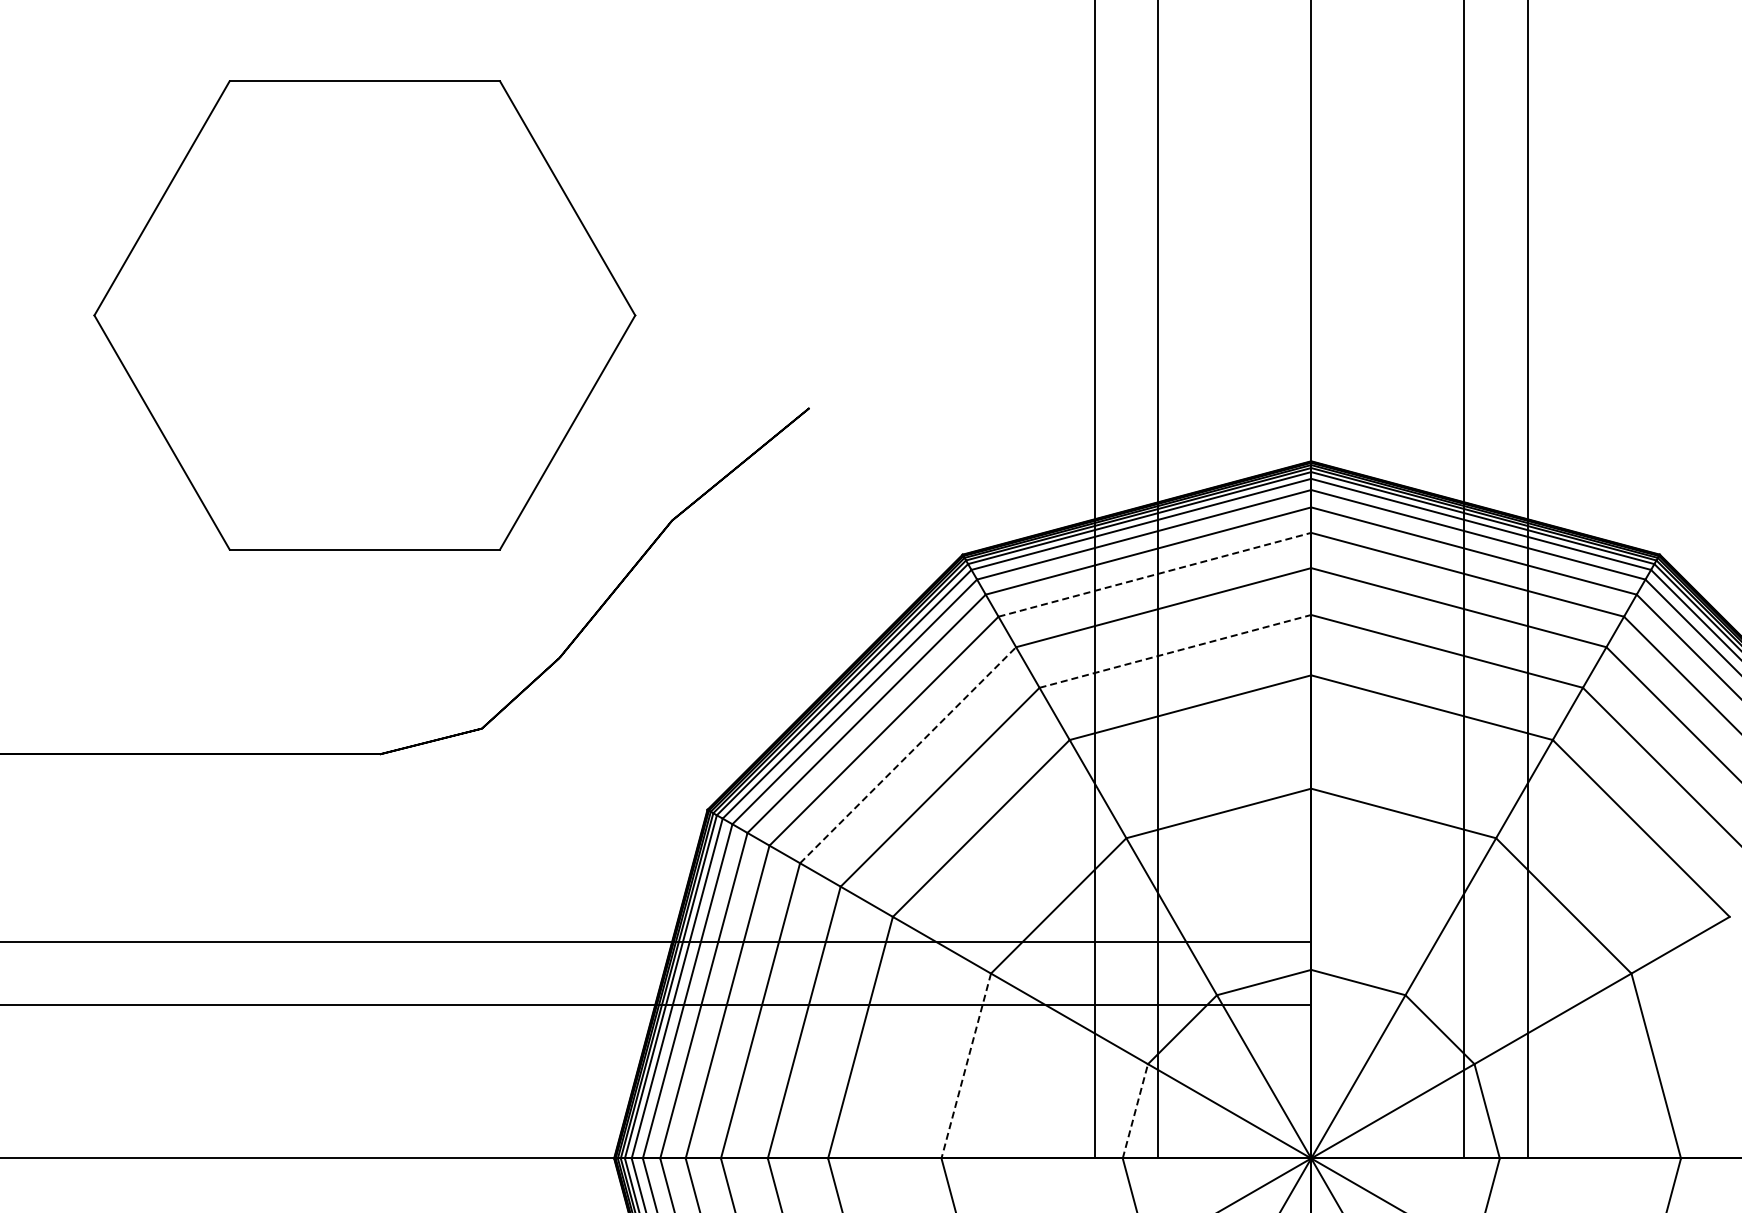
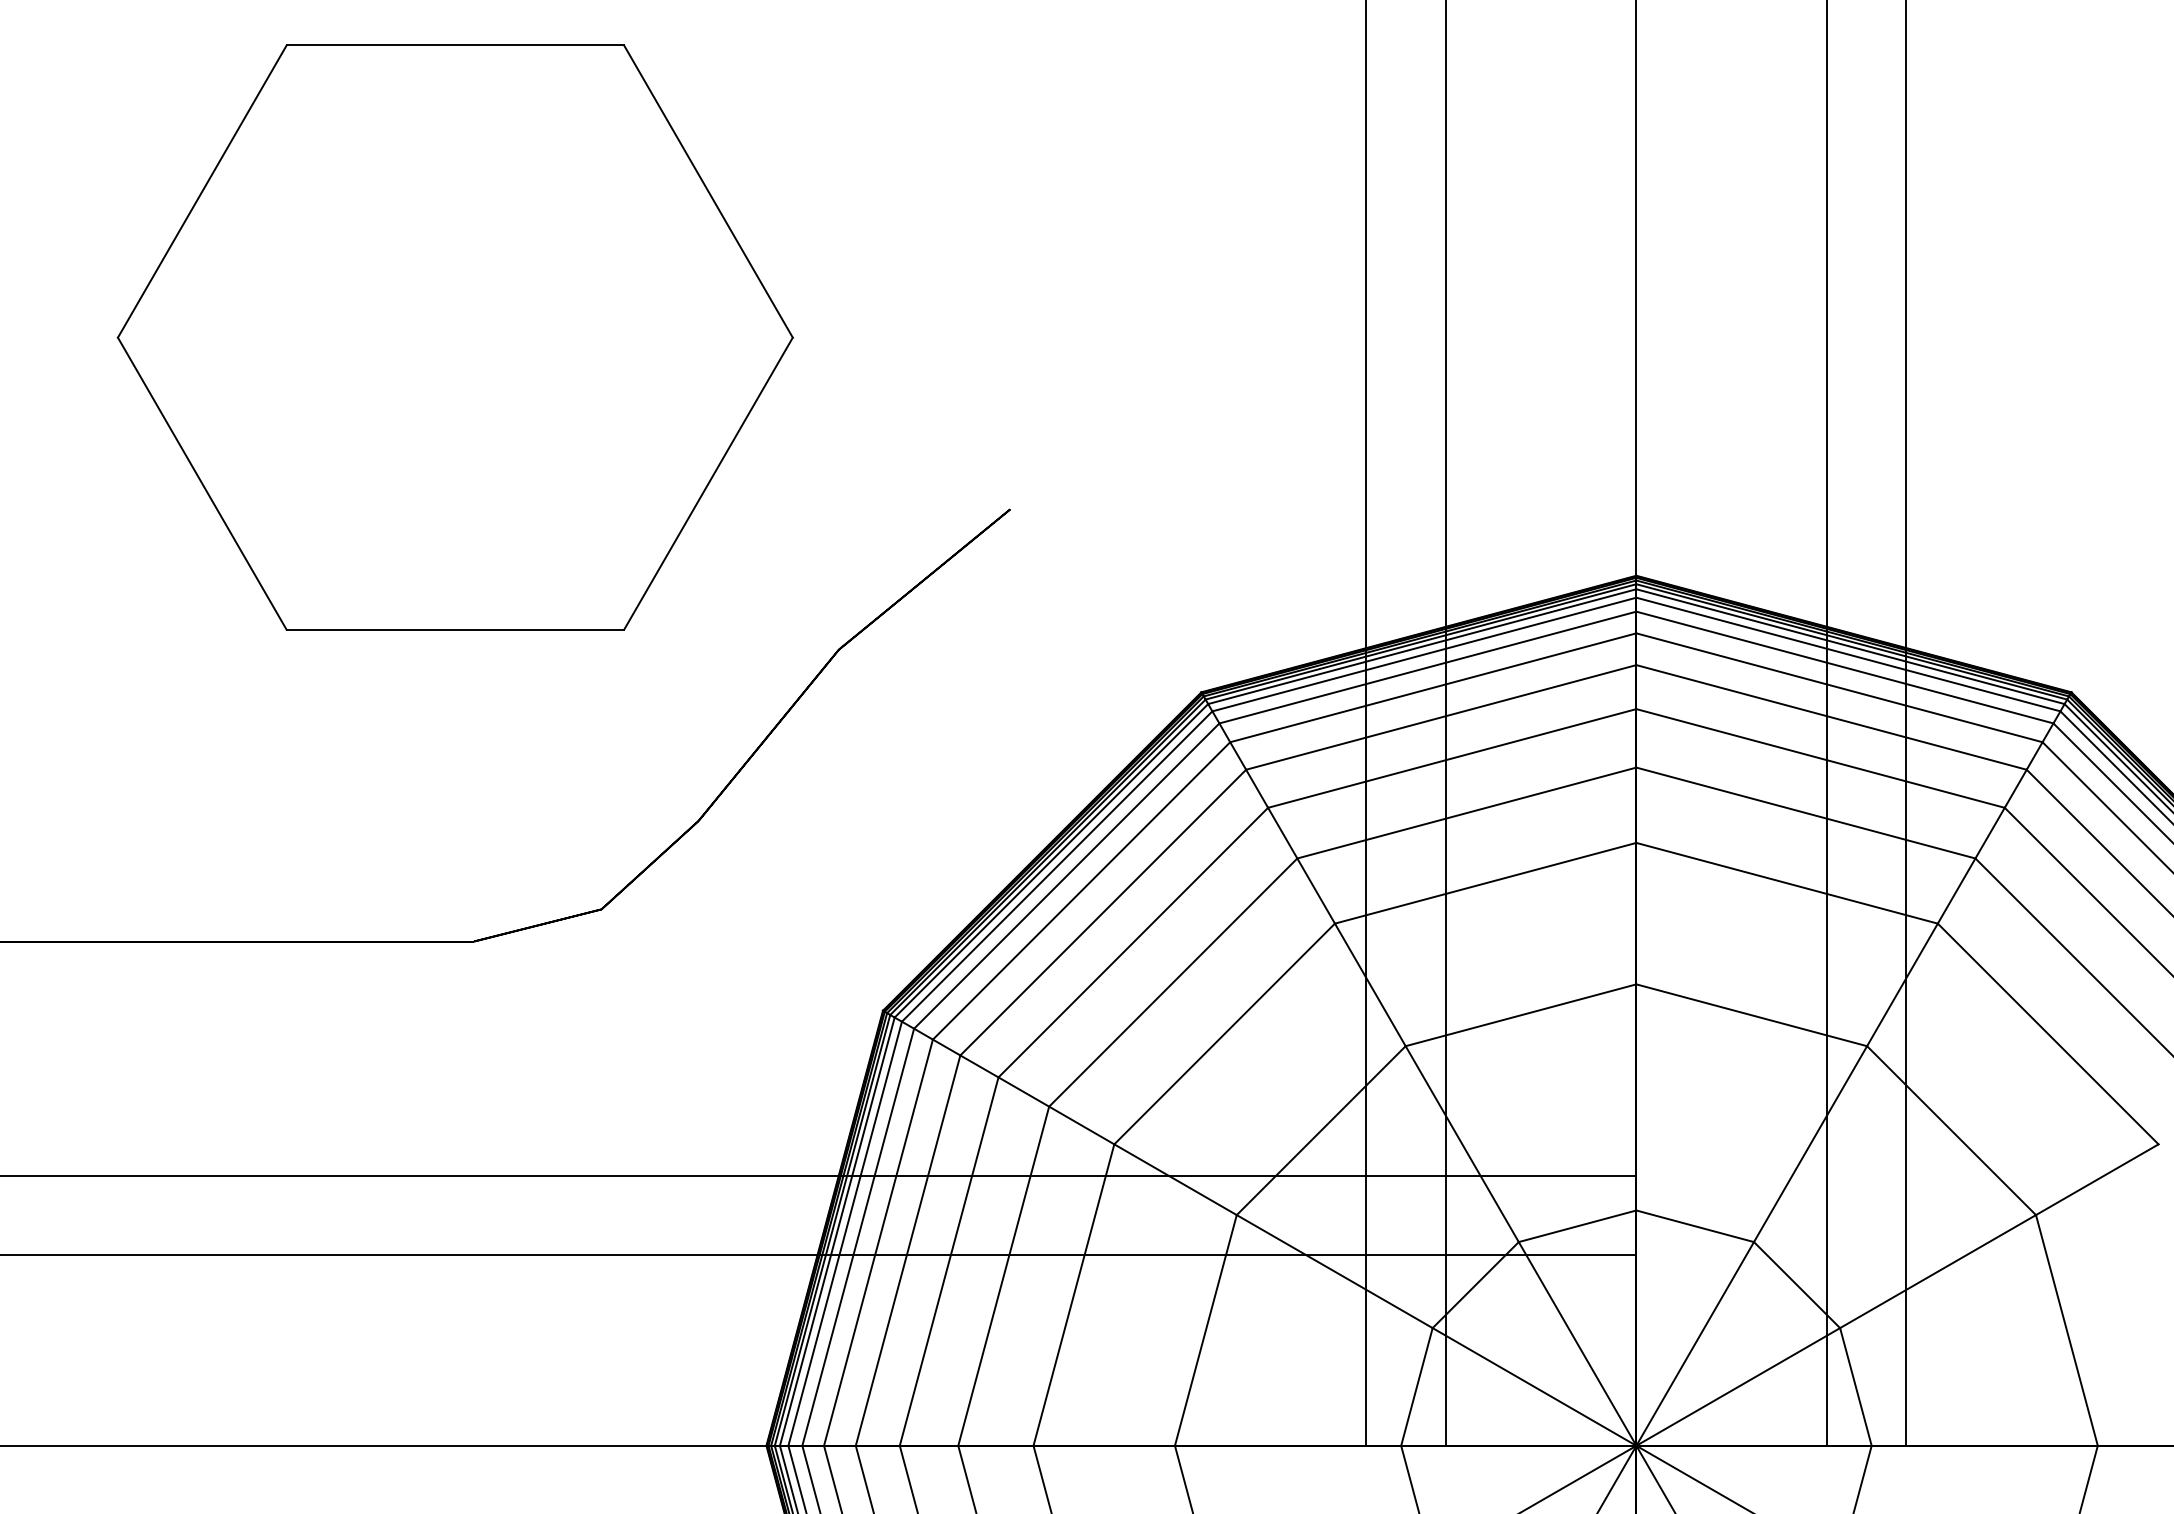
part: (364, 315) -> (454, 337), moved
line: (1154, 574) -> (1440, 717), dashed -> solid
line: (1175, 651) -> (1466, 813), dashed -> solid
line: (908, 755) -> (1133, 942), dashed -> solid
line: (966, 1066) -> (1206, 1331), dashed -> solid
line: (1135, 1111) -> (1417, 1387), dashed -> solid

